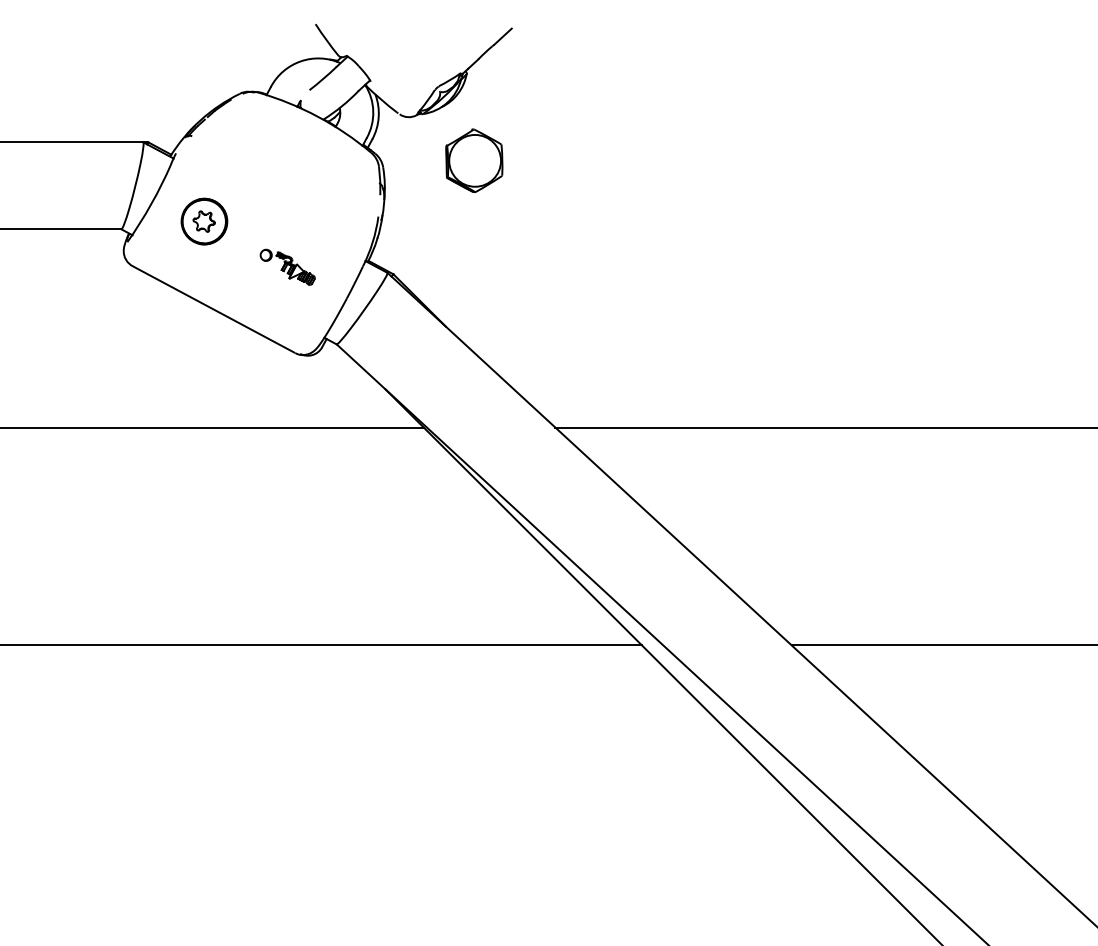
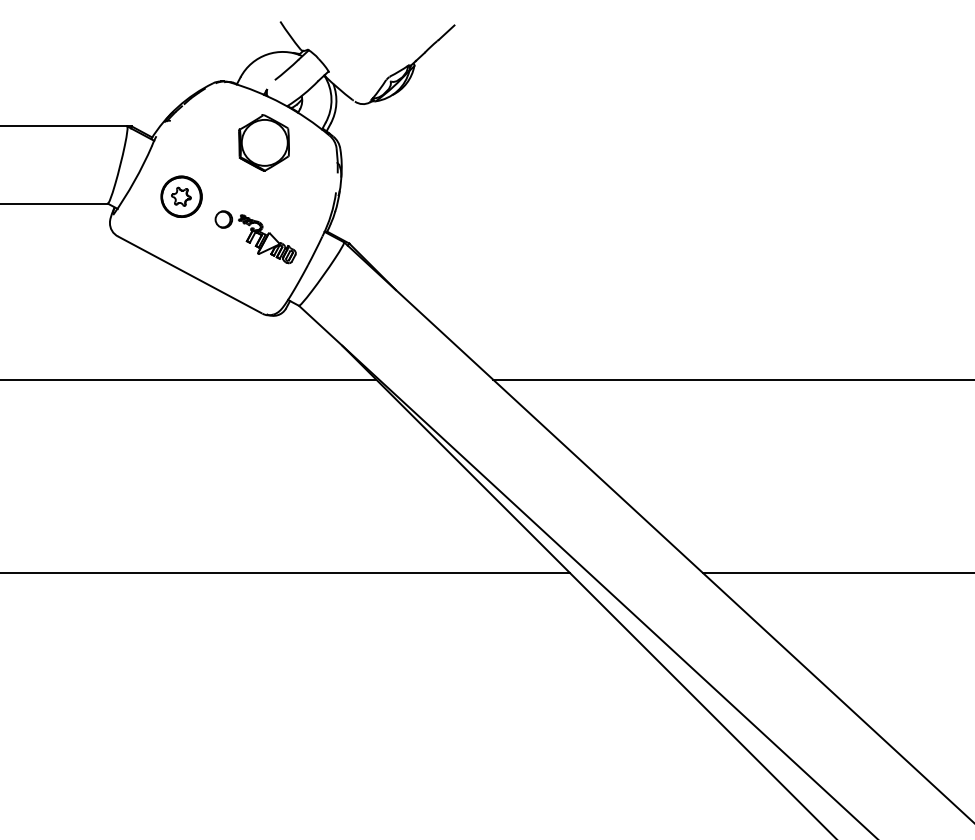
part: (474, 160) -> (264, 142), moved
part: (287, 267) -> (255, 237), size x1.67

